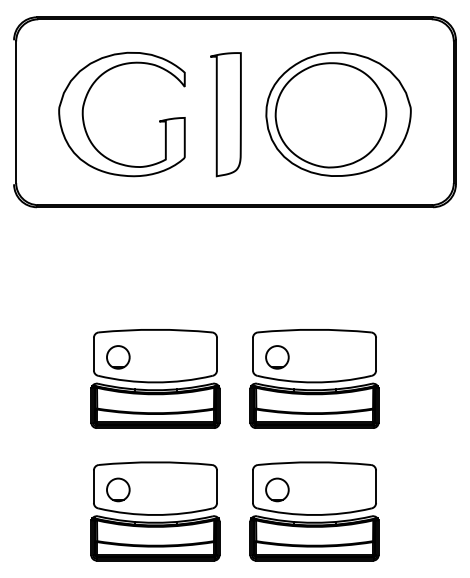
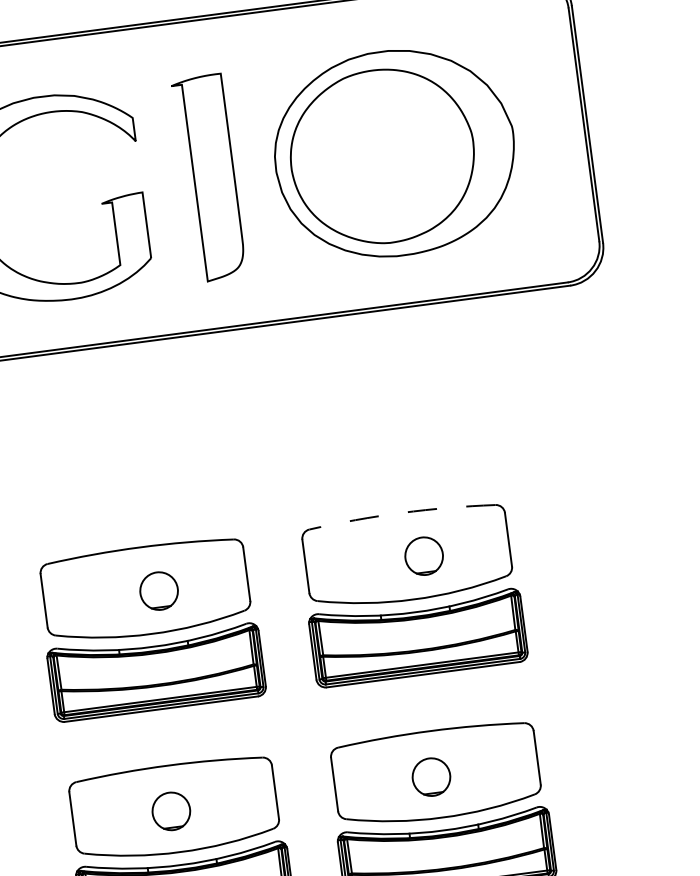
arc: (314, 329) -> (401, 512), solid -> dashed
circle: (118, 357) -> (159, 591), moved
circle: (277, 357) -> (424, 556), moved
part: (118, 489) -> (171, 810), moved
part: (277, 489) -> (431, 776), moved

